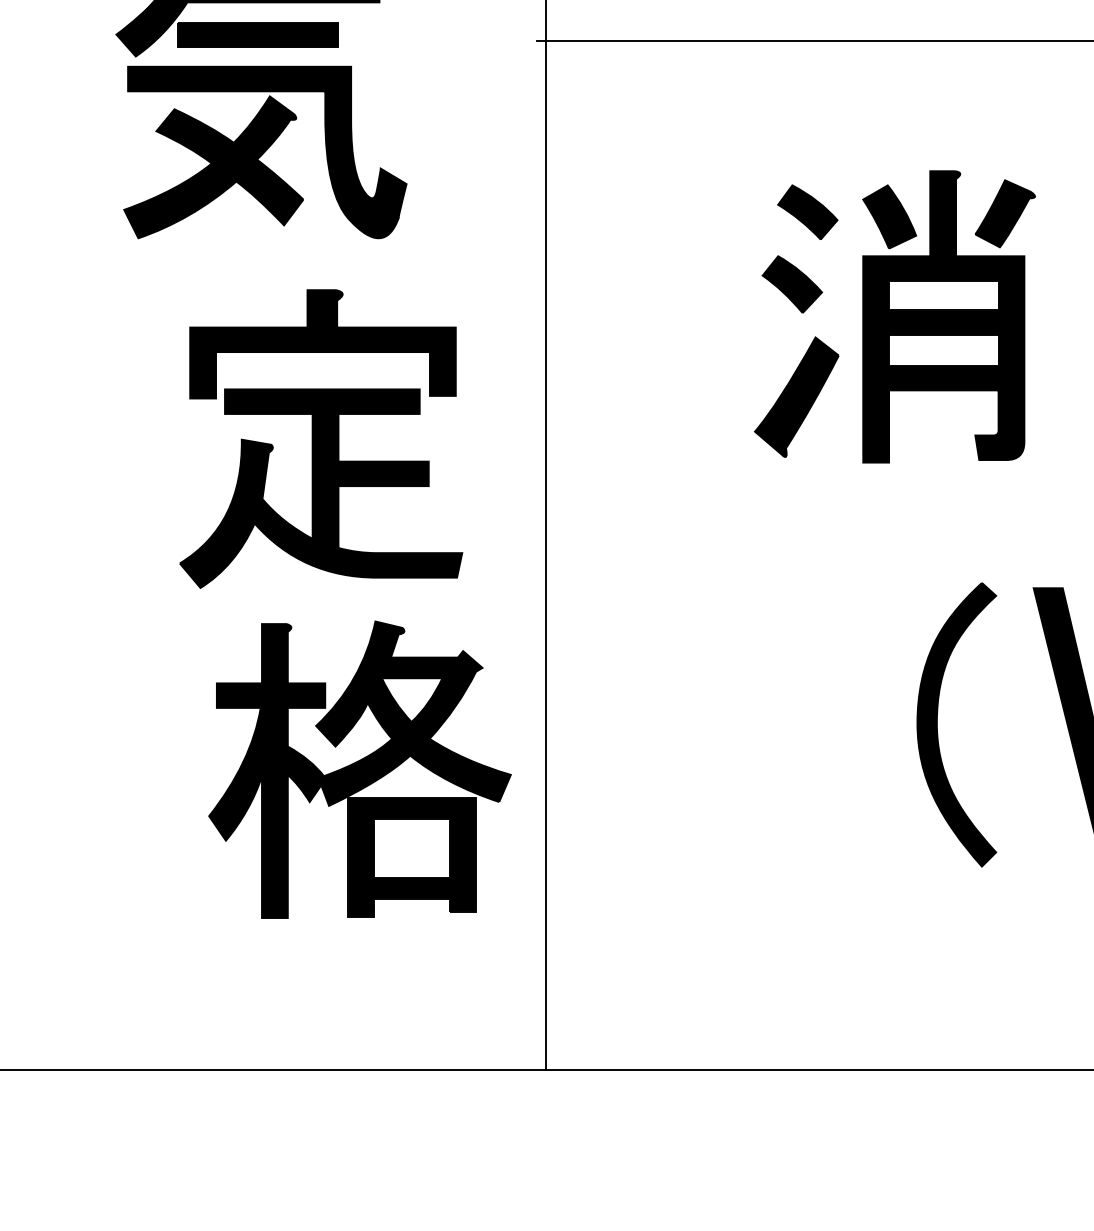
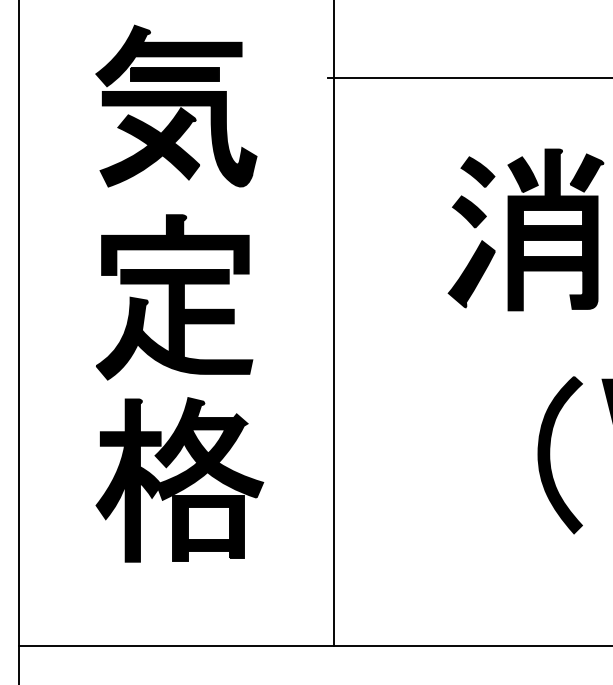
part: (321, 439) -> (174, 297), moved
part: (359, 769) -> (179, 479), moved

